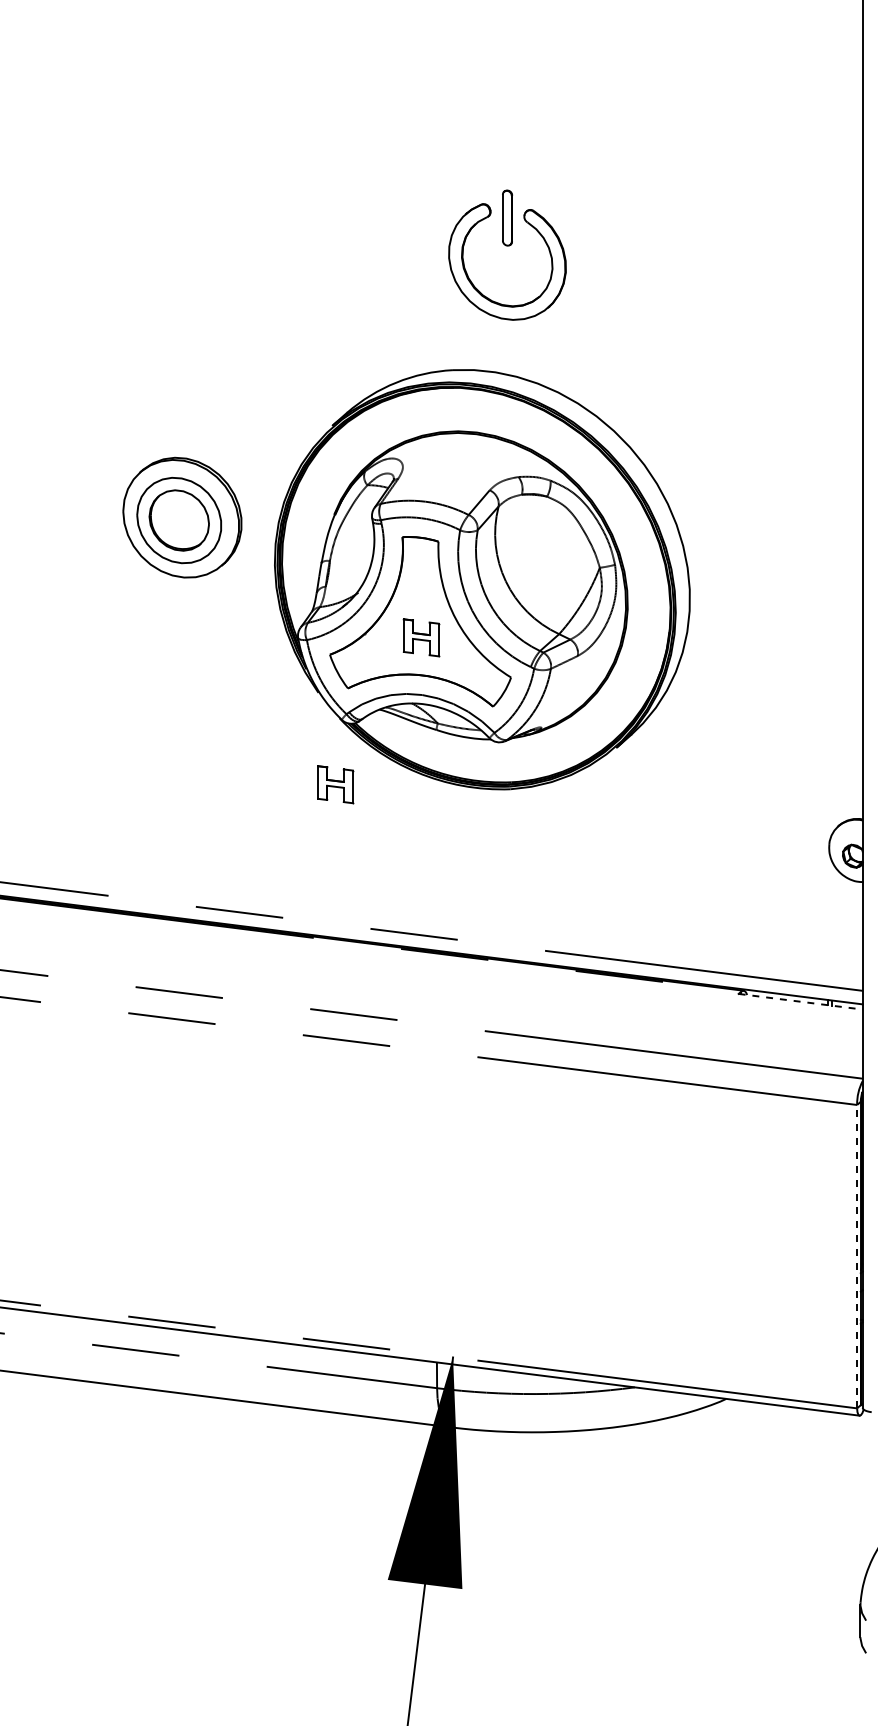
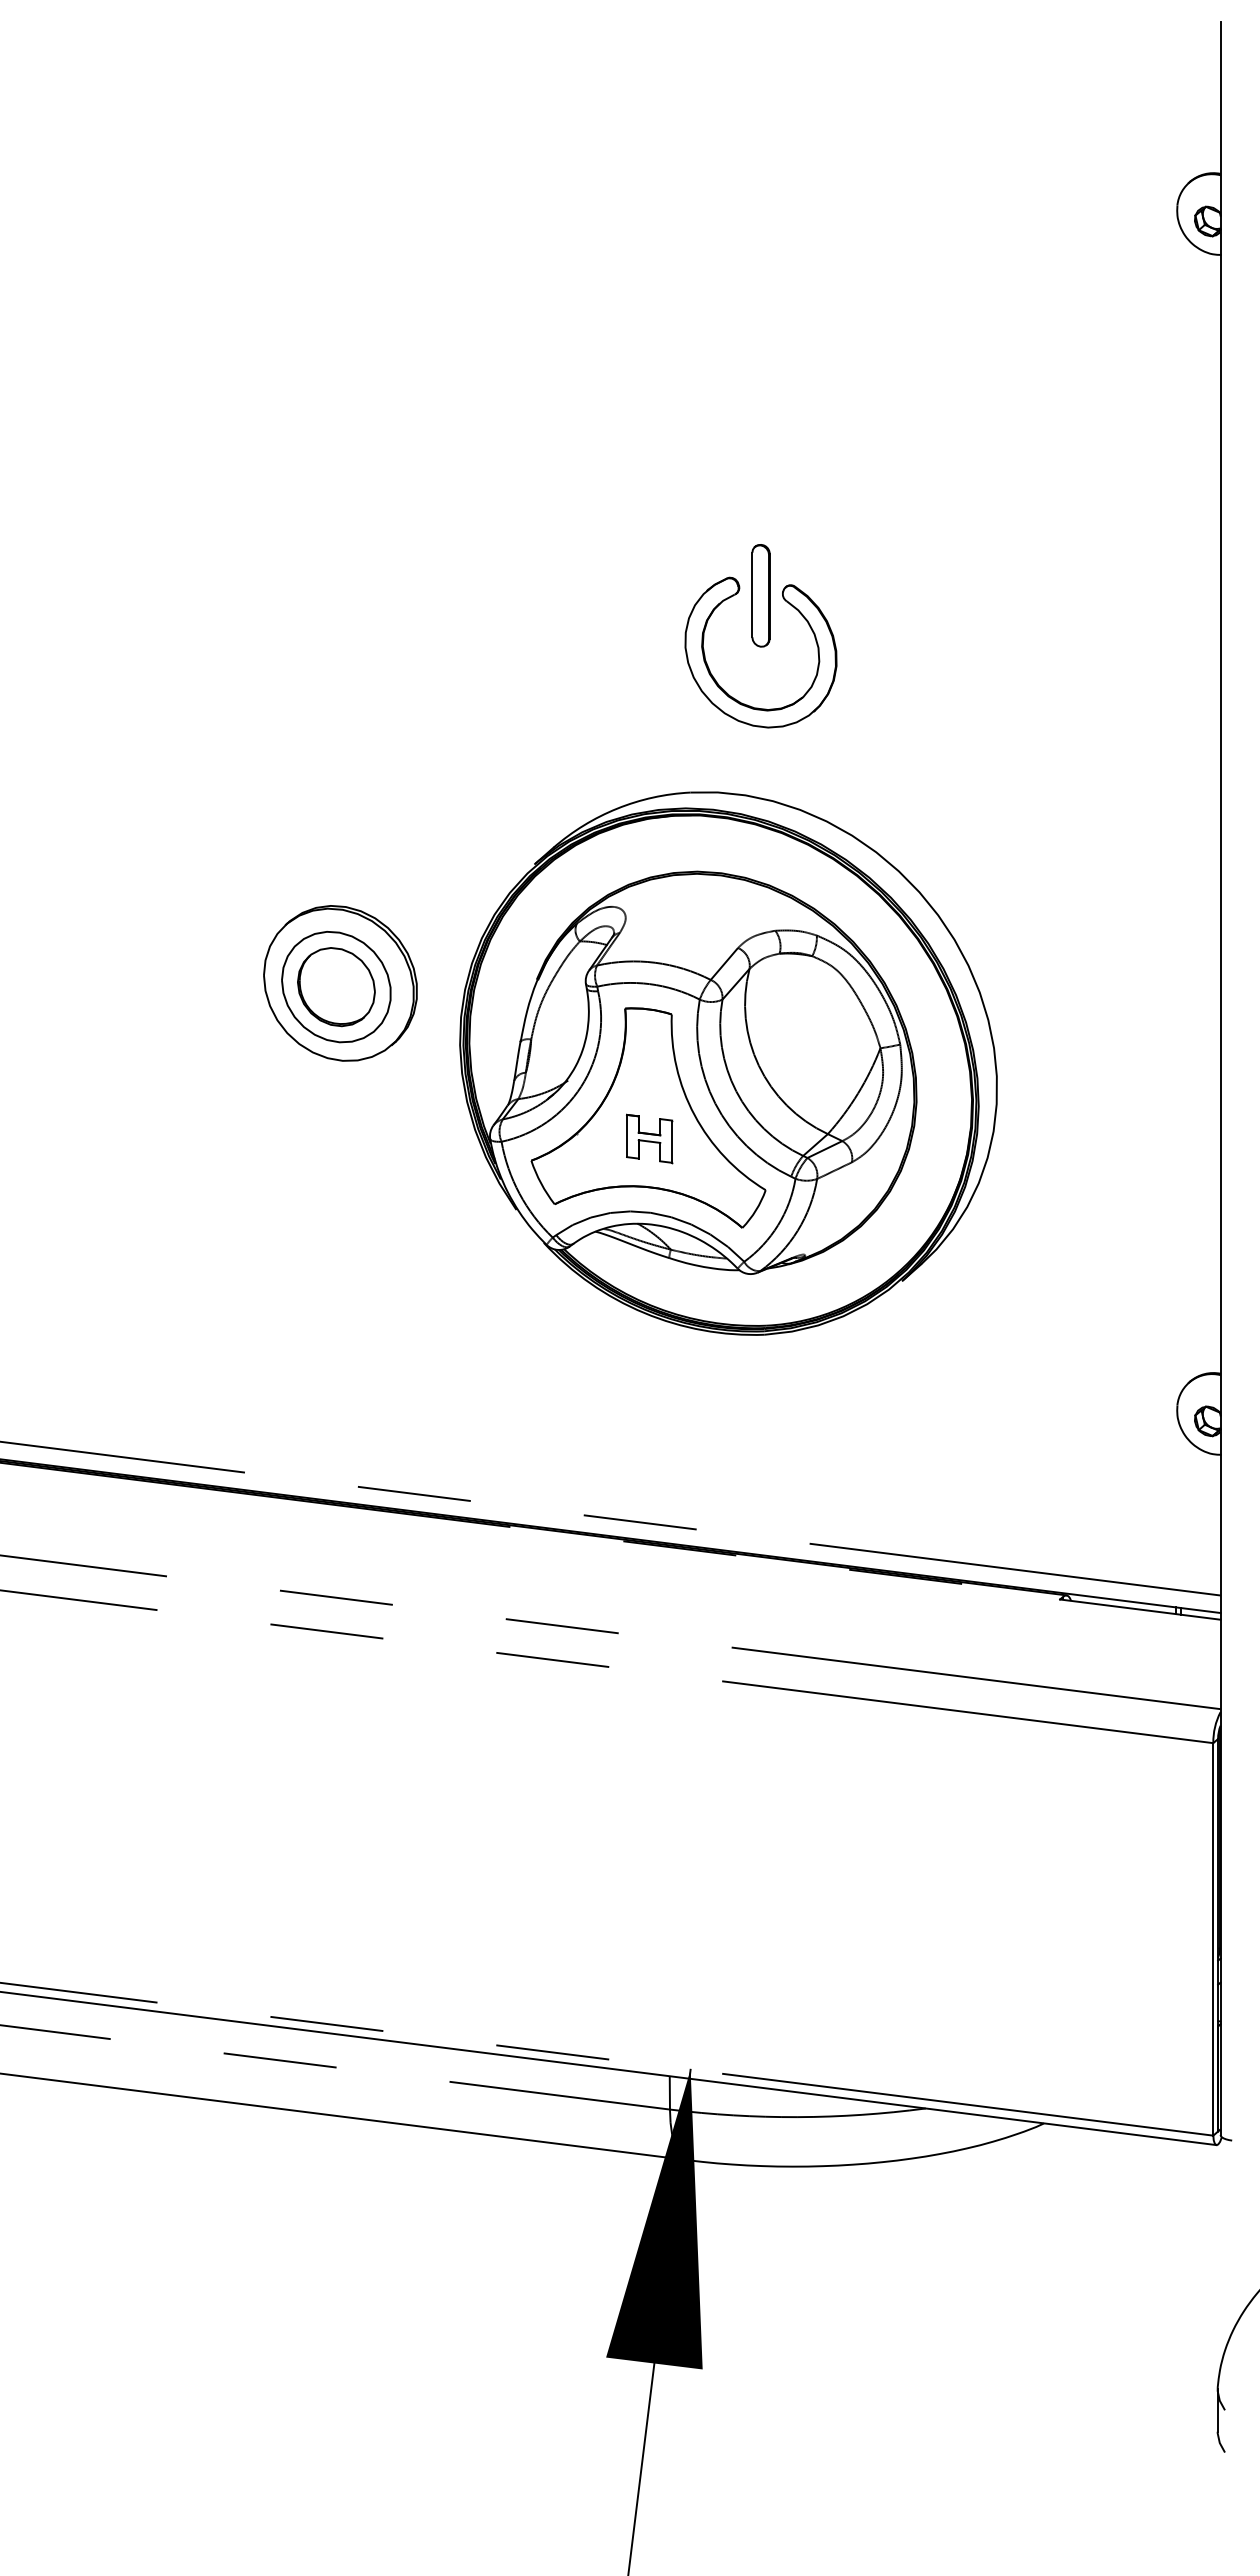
part: (507, 217) -> (760, 595), size x1.43
part: (335, 784) -> (538, 1328), removed
line: (800, 1001) -> (1140, 1609), dashed -> solid
line: (857, 1255) -> (1213, 1938), dashed -> solid

